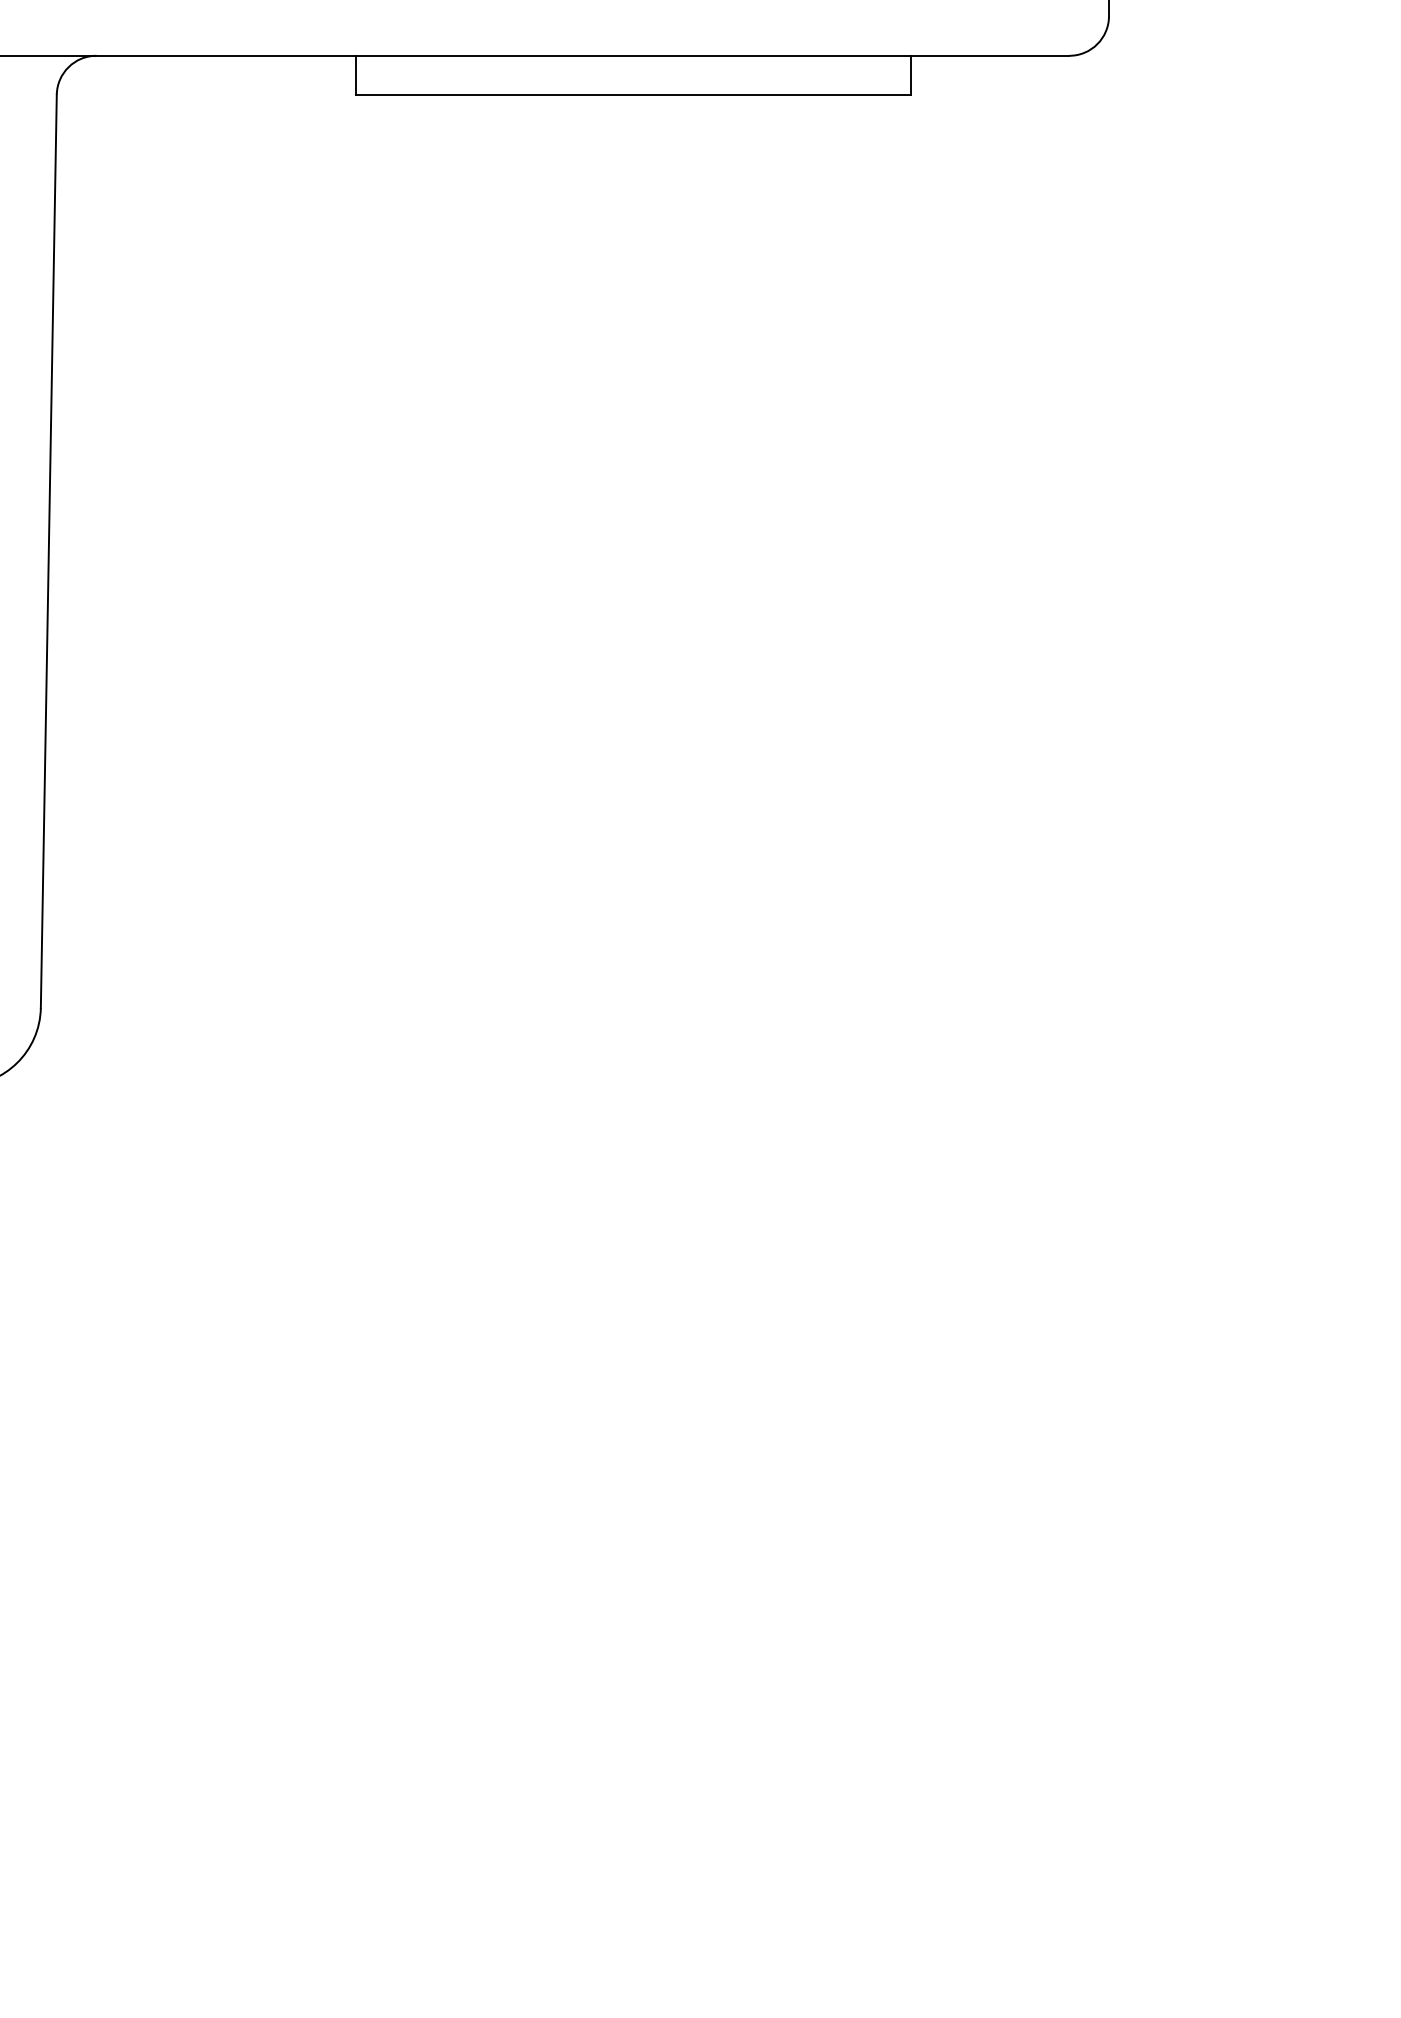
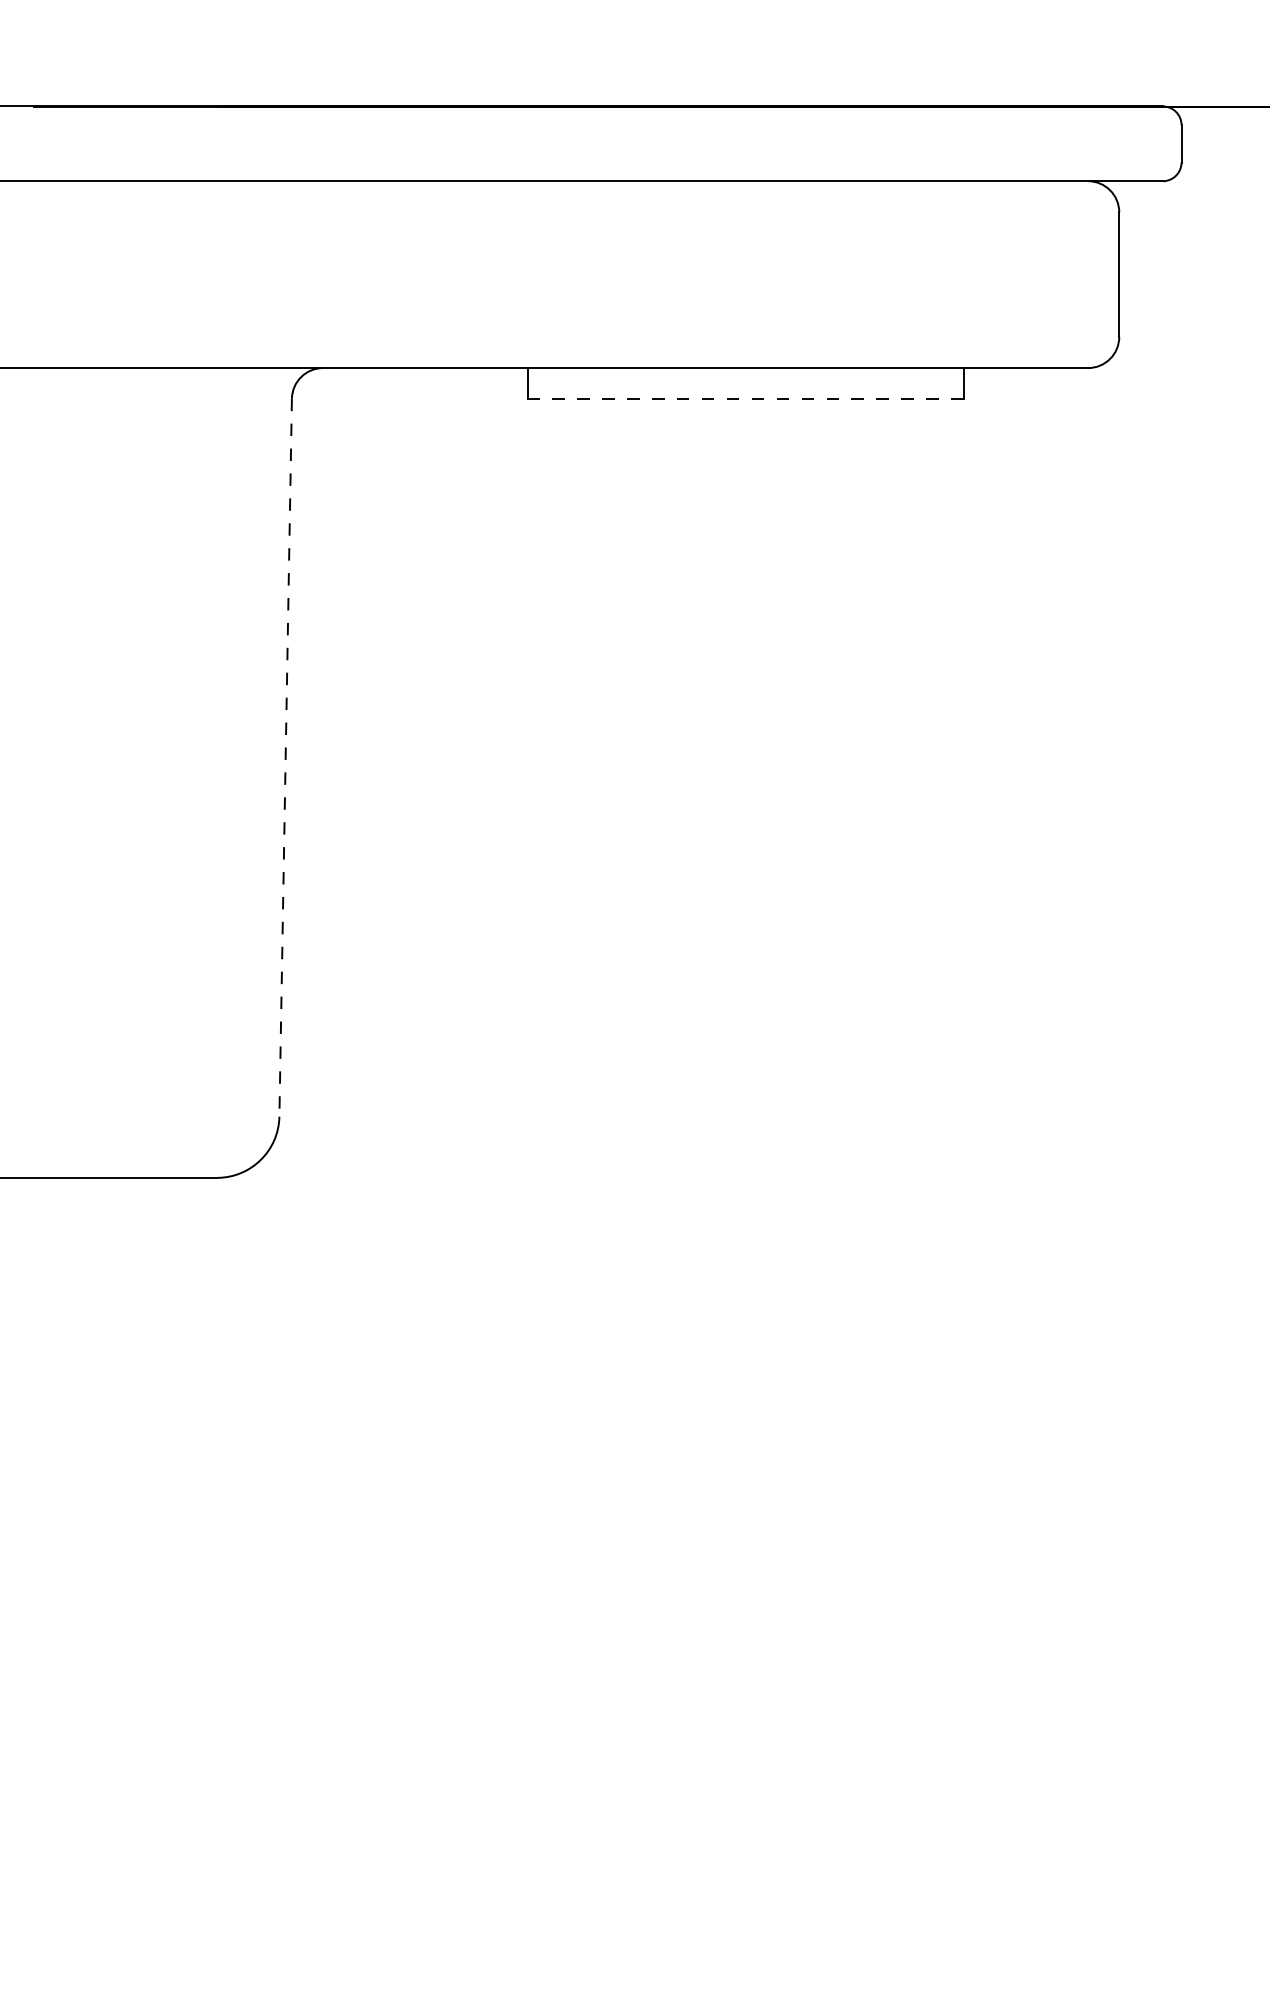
line: (634, 95) -> (746, 399), solid -> dashed
line: (48, 552) -> (285, 758), solid -> dashed

